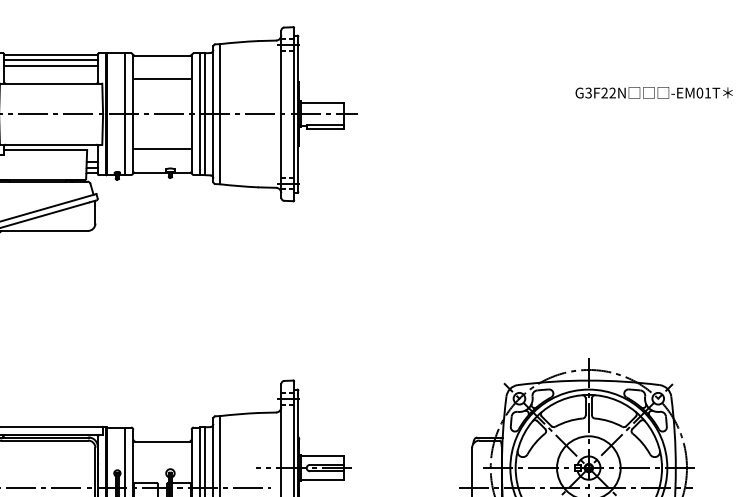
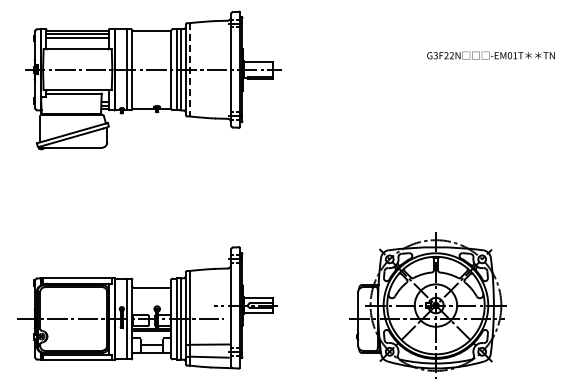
line: (161, 79) -> (151, 46), removed
line: (220, 113) -> (190, 69), solid -> dashed
line: (161, 149) -> (151, 93), removed

